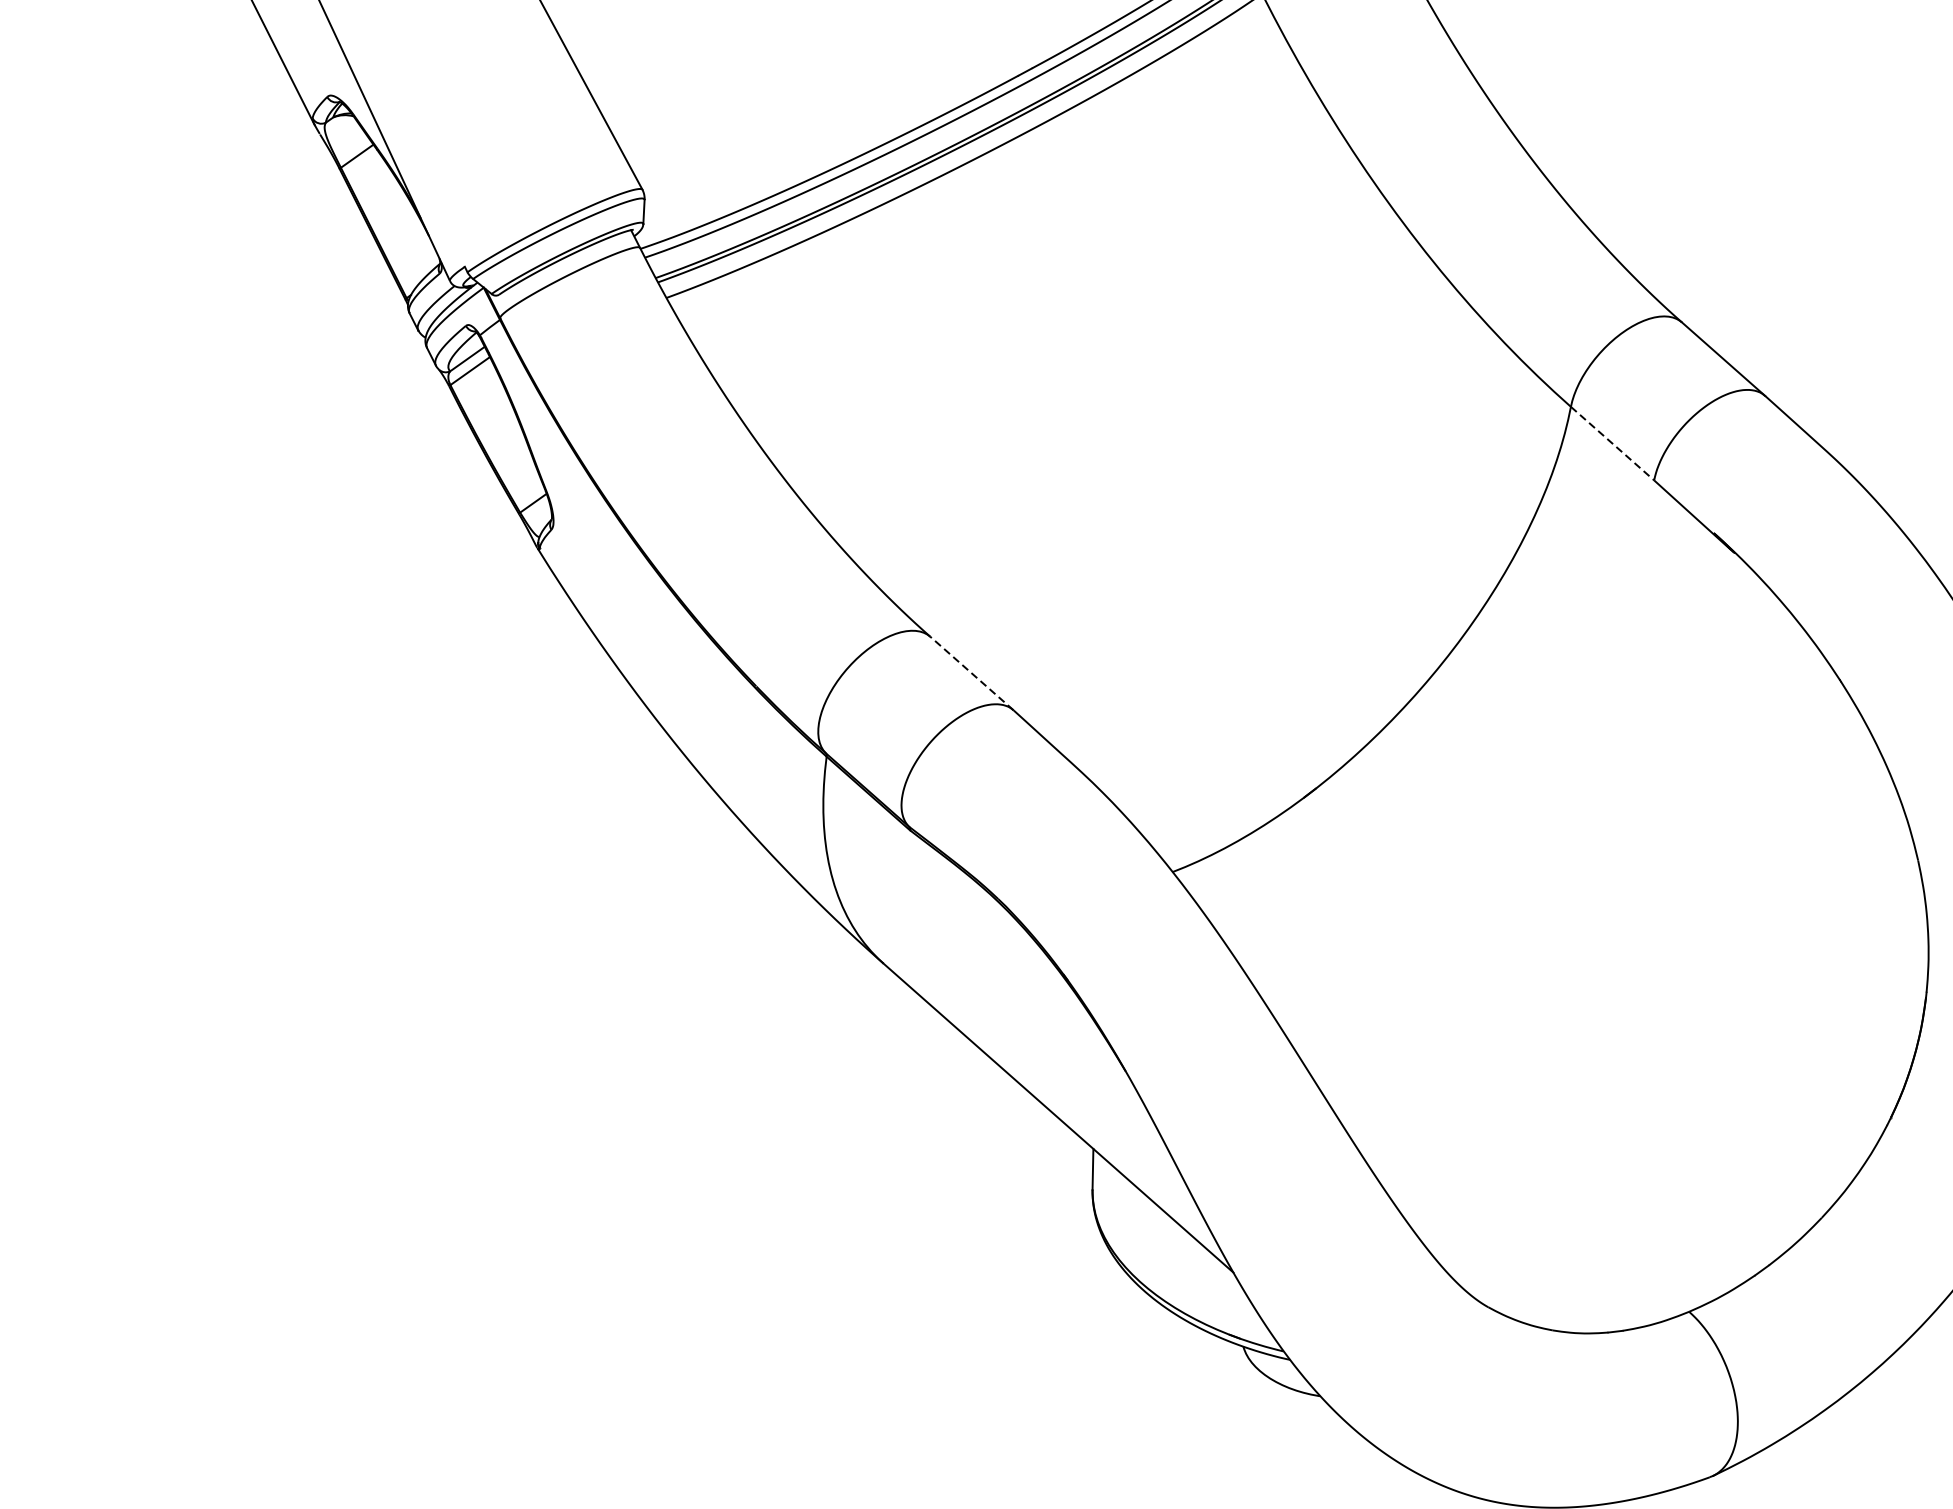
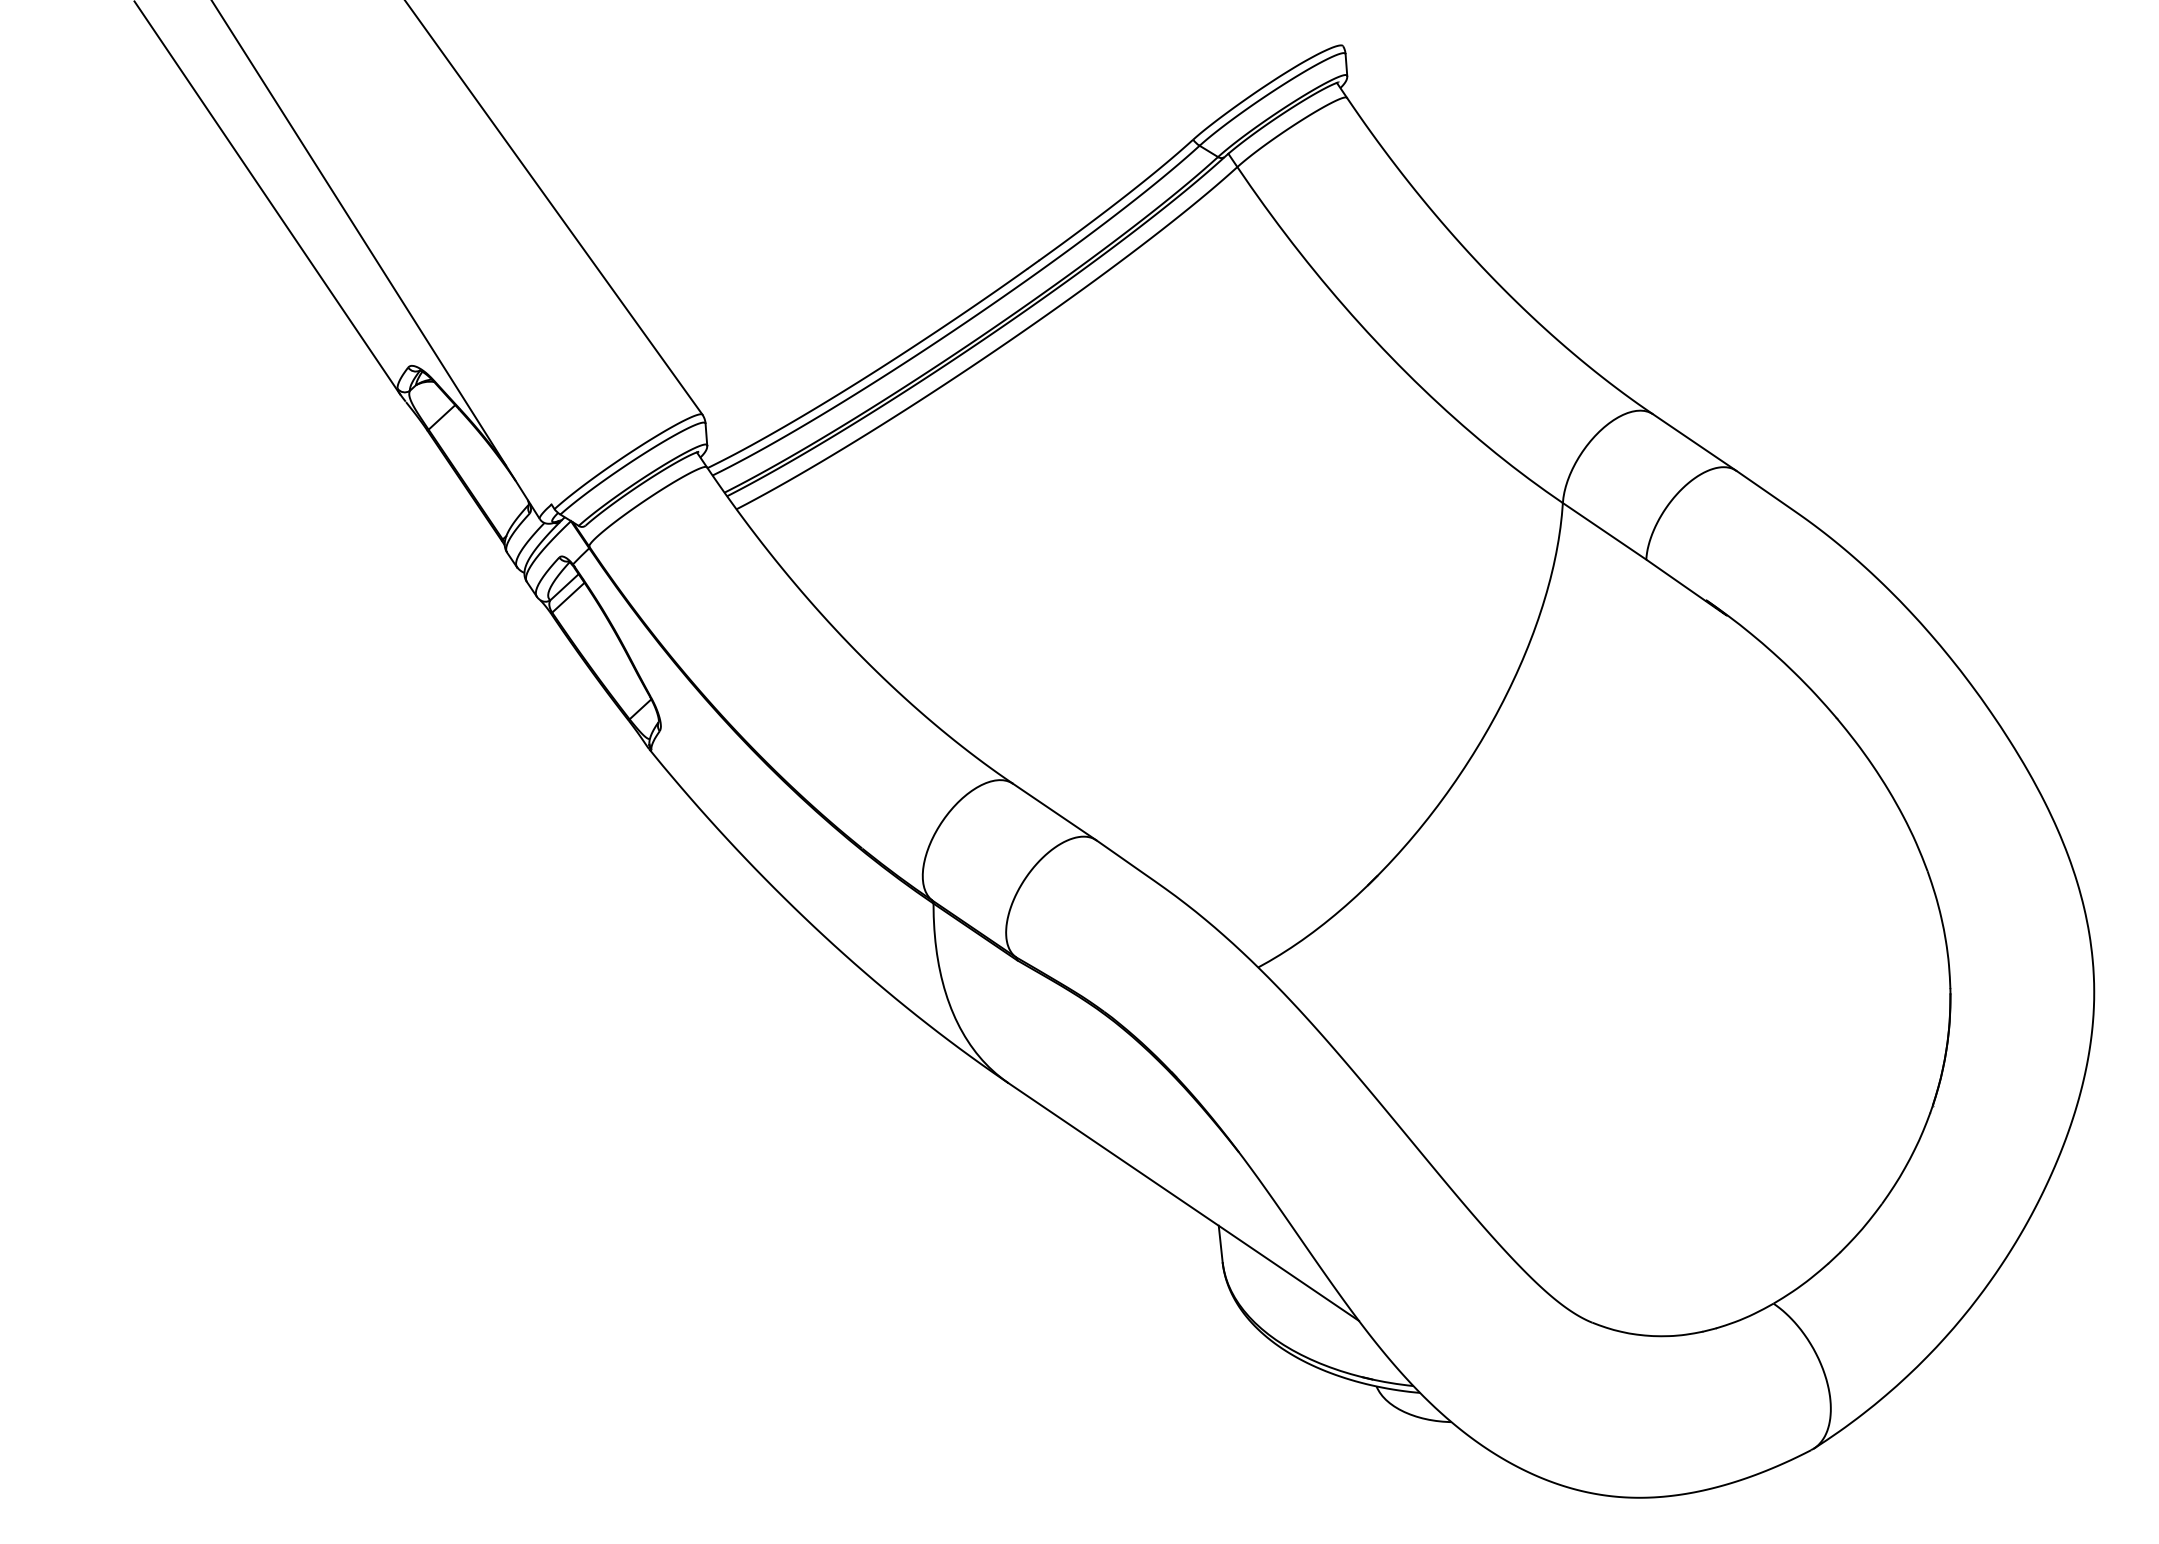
line: (1613, 443) -> (1605, 531), dashed -> solid
line: (971, 672) -> (1054, 811), dashed -> solid

